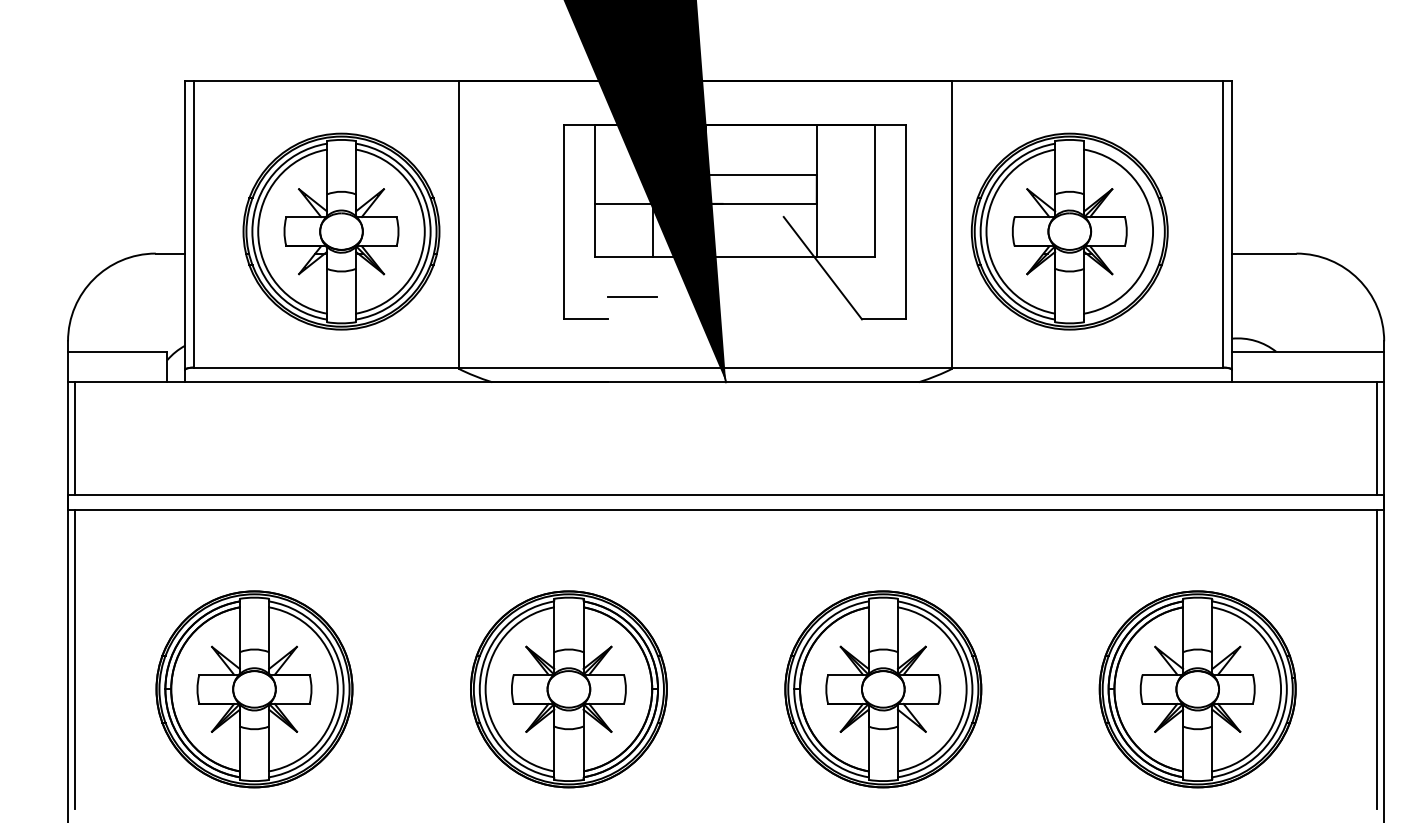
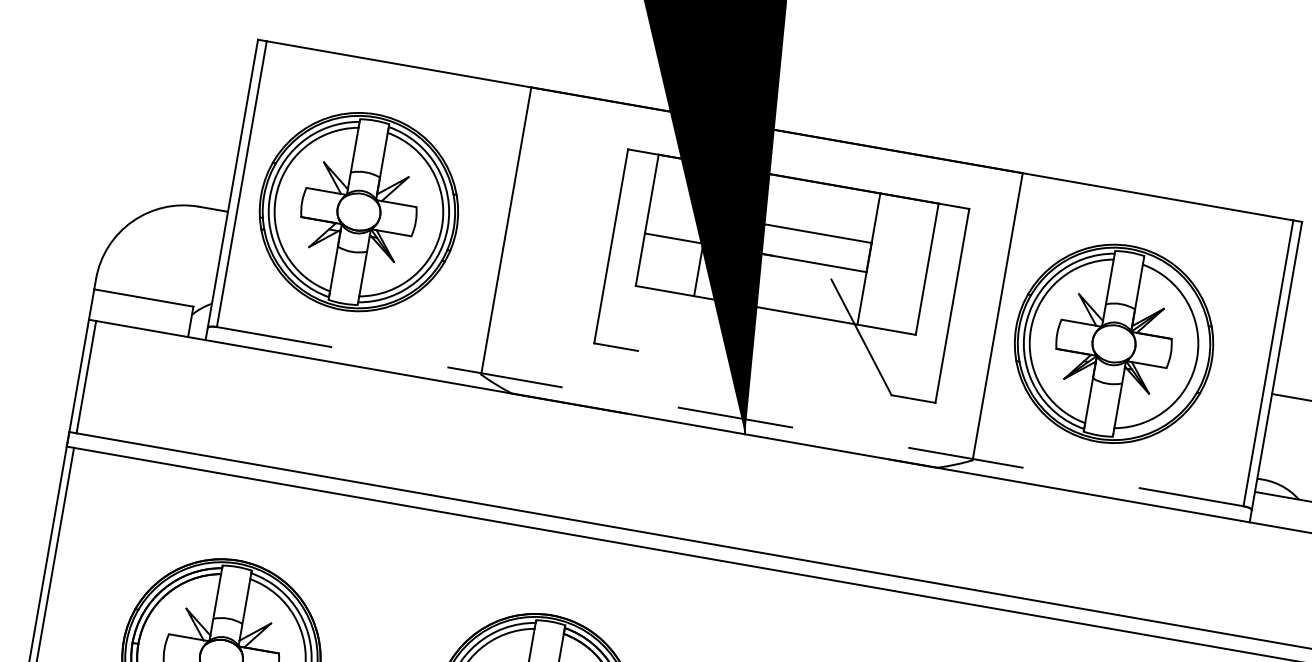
part: (341, 231) -> (358, 211), moved
line: (631, 297) -> (665, 333), removed
line: (708, 367) -> (730, 416), solid -> dashed

